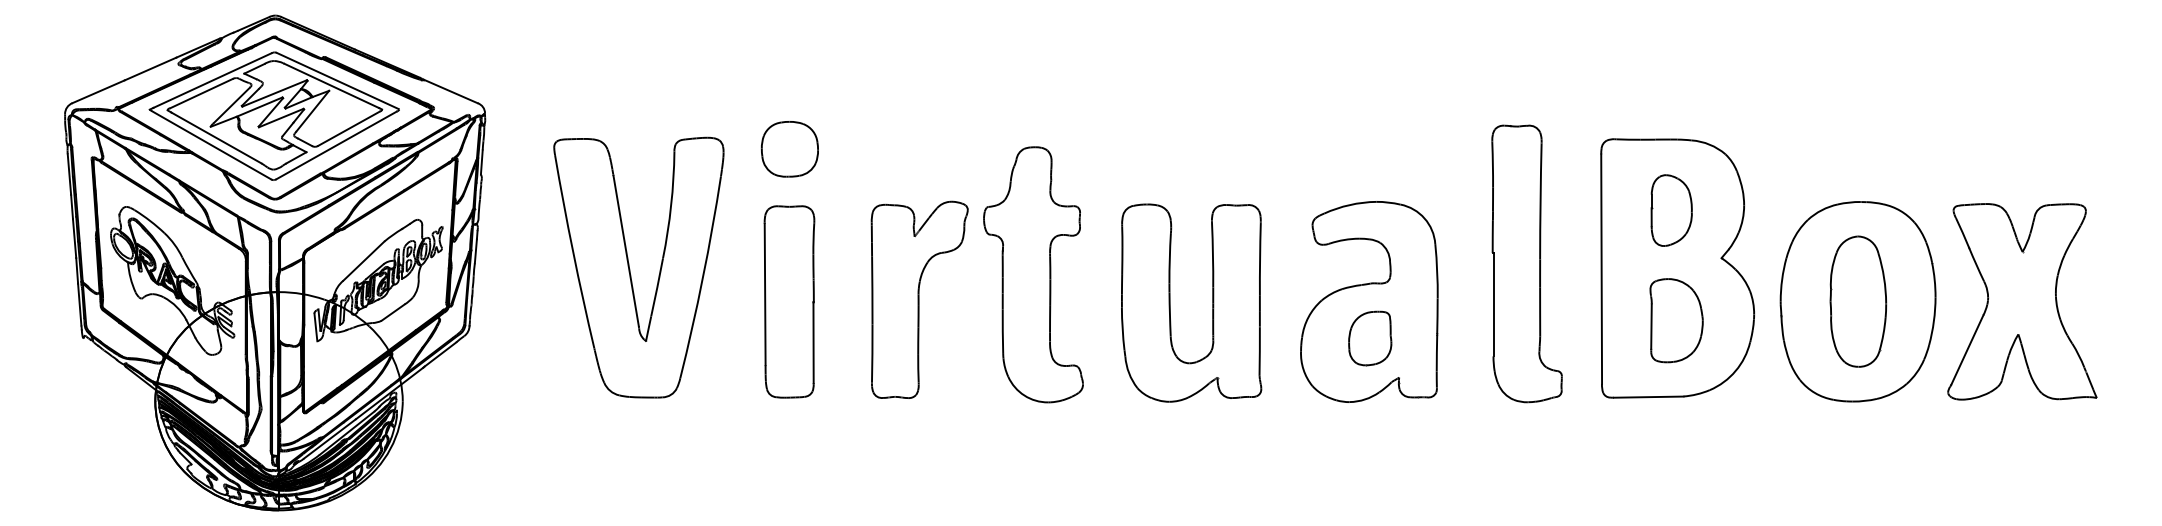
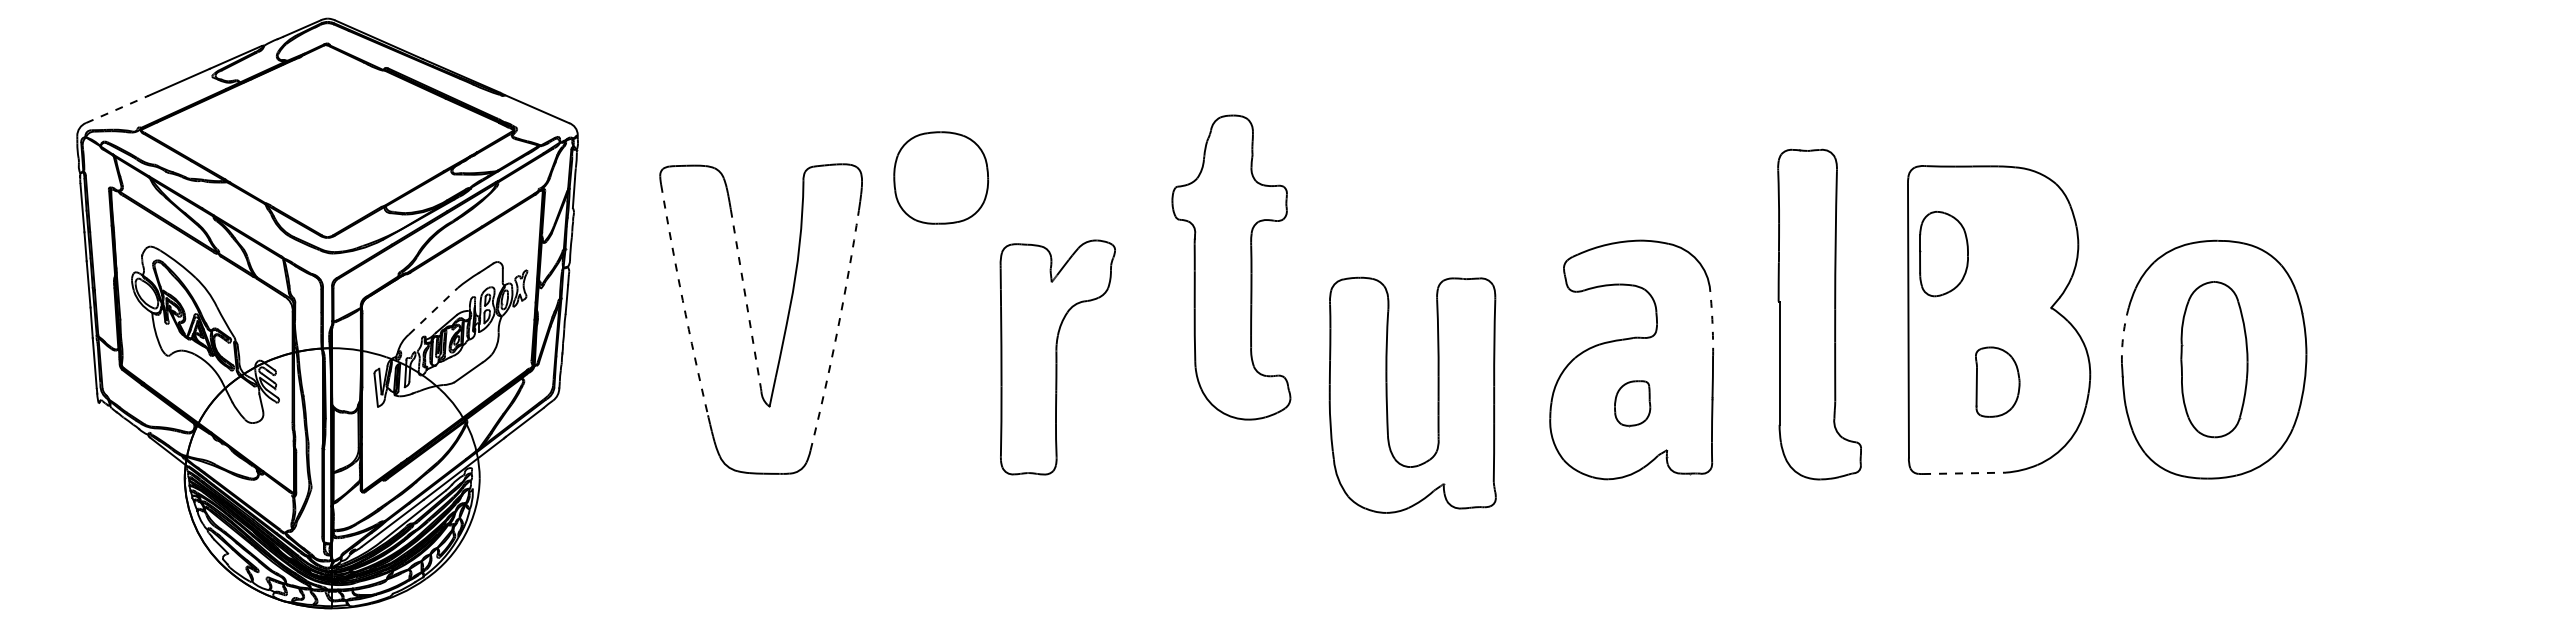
line: (98, 91) -> (117, 109), solid -> dashed
part: (274, 116) -> (326, 138), removed
part: (789, 148) -> (940, 177), size x1.4
part: (1671, 210) -> (1943, 254), moved
line: (625, 251) -> (745, 299), solid -> dashed
arc: (572, 252) -> (682, 300), solid -> dashed
line: (363, 261) -> (433, 311), solid -> dashed
arc: (1437, 271) -> (1712, 323), solid -> dashed
part: (1033, 274) -> (1231, 267), moved
arc: (702, 278) -> (837, 331), solid -> dashed
arc: (1782, 279) -> (2123, 333), solid -> dashed
part: (919, 299) -> (1057, 357), moved
part: (789, 301) -> (940, 359), removed
part: (2022, 301) -> (2409, 359), removed
part: (1170, 302) -> (1387, 394), moved
part: (1676, 320) -> (1997, 381), size x0.7
part: (1370, 338) -> (1632, 403), size x0.7
line: (1648, 397) -> (1964, 473), solid -> dashed

